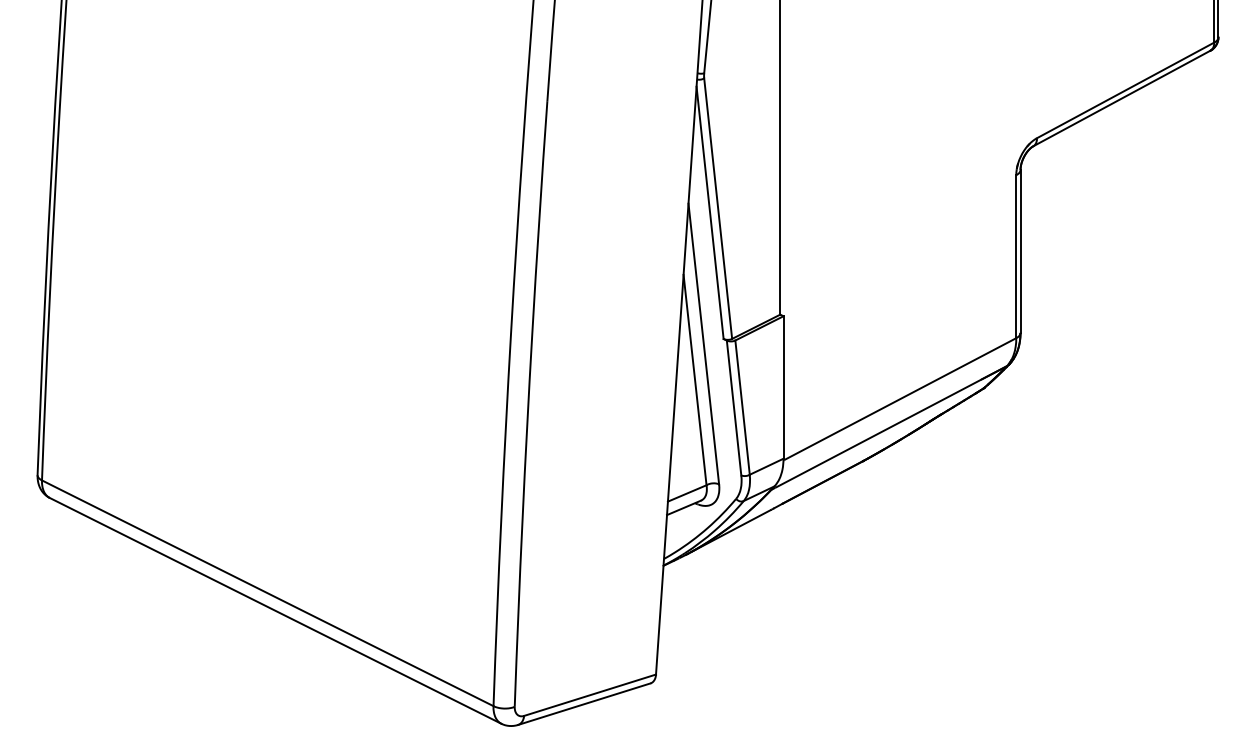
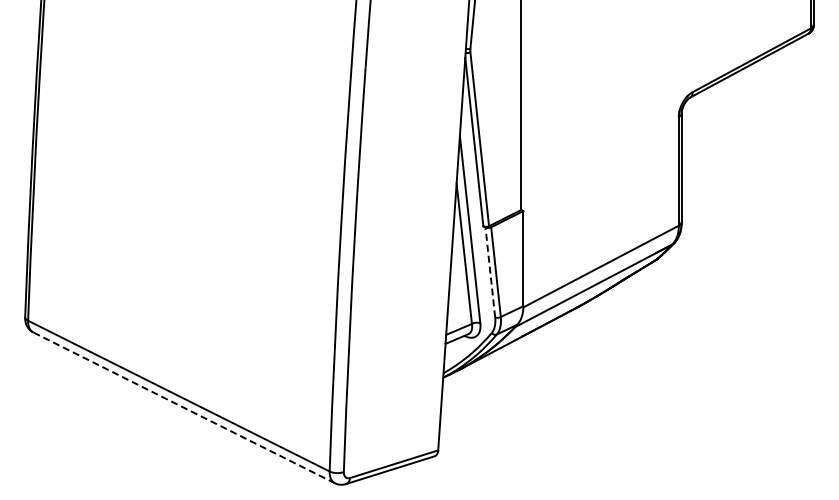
line: (734, 406) -> (490, 271), solid -> dashed
line: (276, 610) -> (184, 407), solid -> dashed

